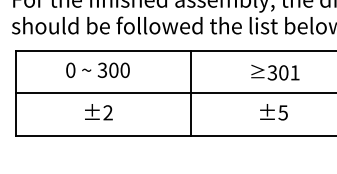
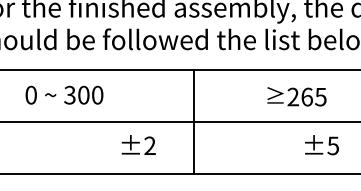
text: (97, 69) -> (63, 94), moved
text: (283, 72) -> (306, 96), 301 -> 265
text: (98, 112) -> (138, 145), moved
text: (273, 112) -> (321, 145), moved

